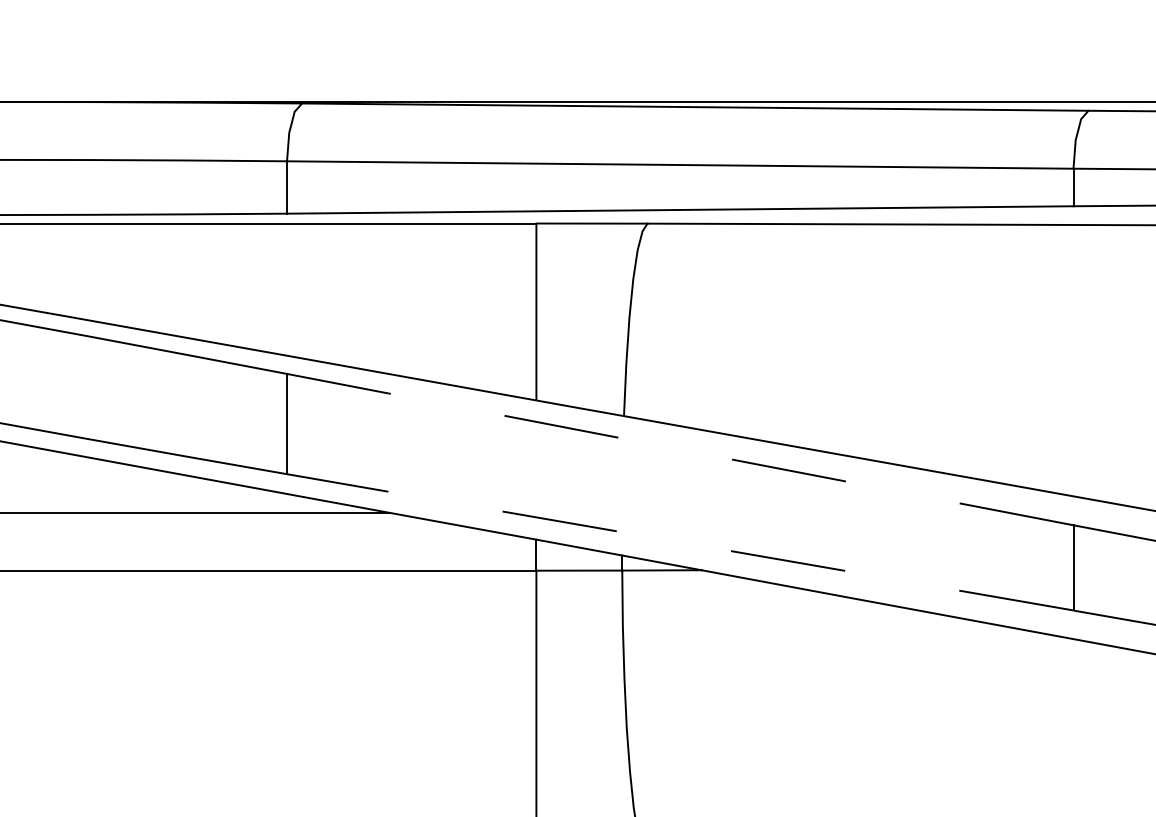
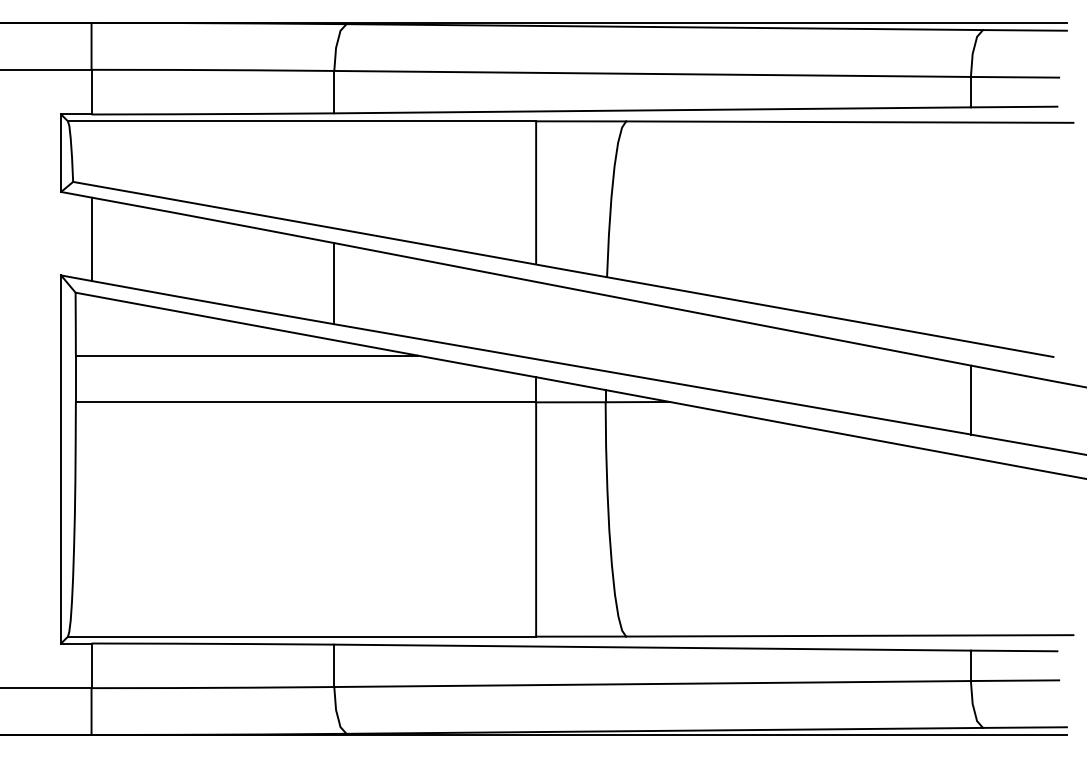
line: (680, 449) -> (652, 304), dashed -> solid
line: (680, 542) -> (652, 379), dashed -> solid

